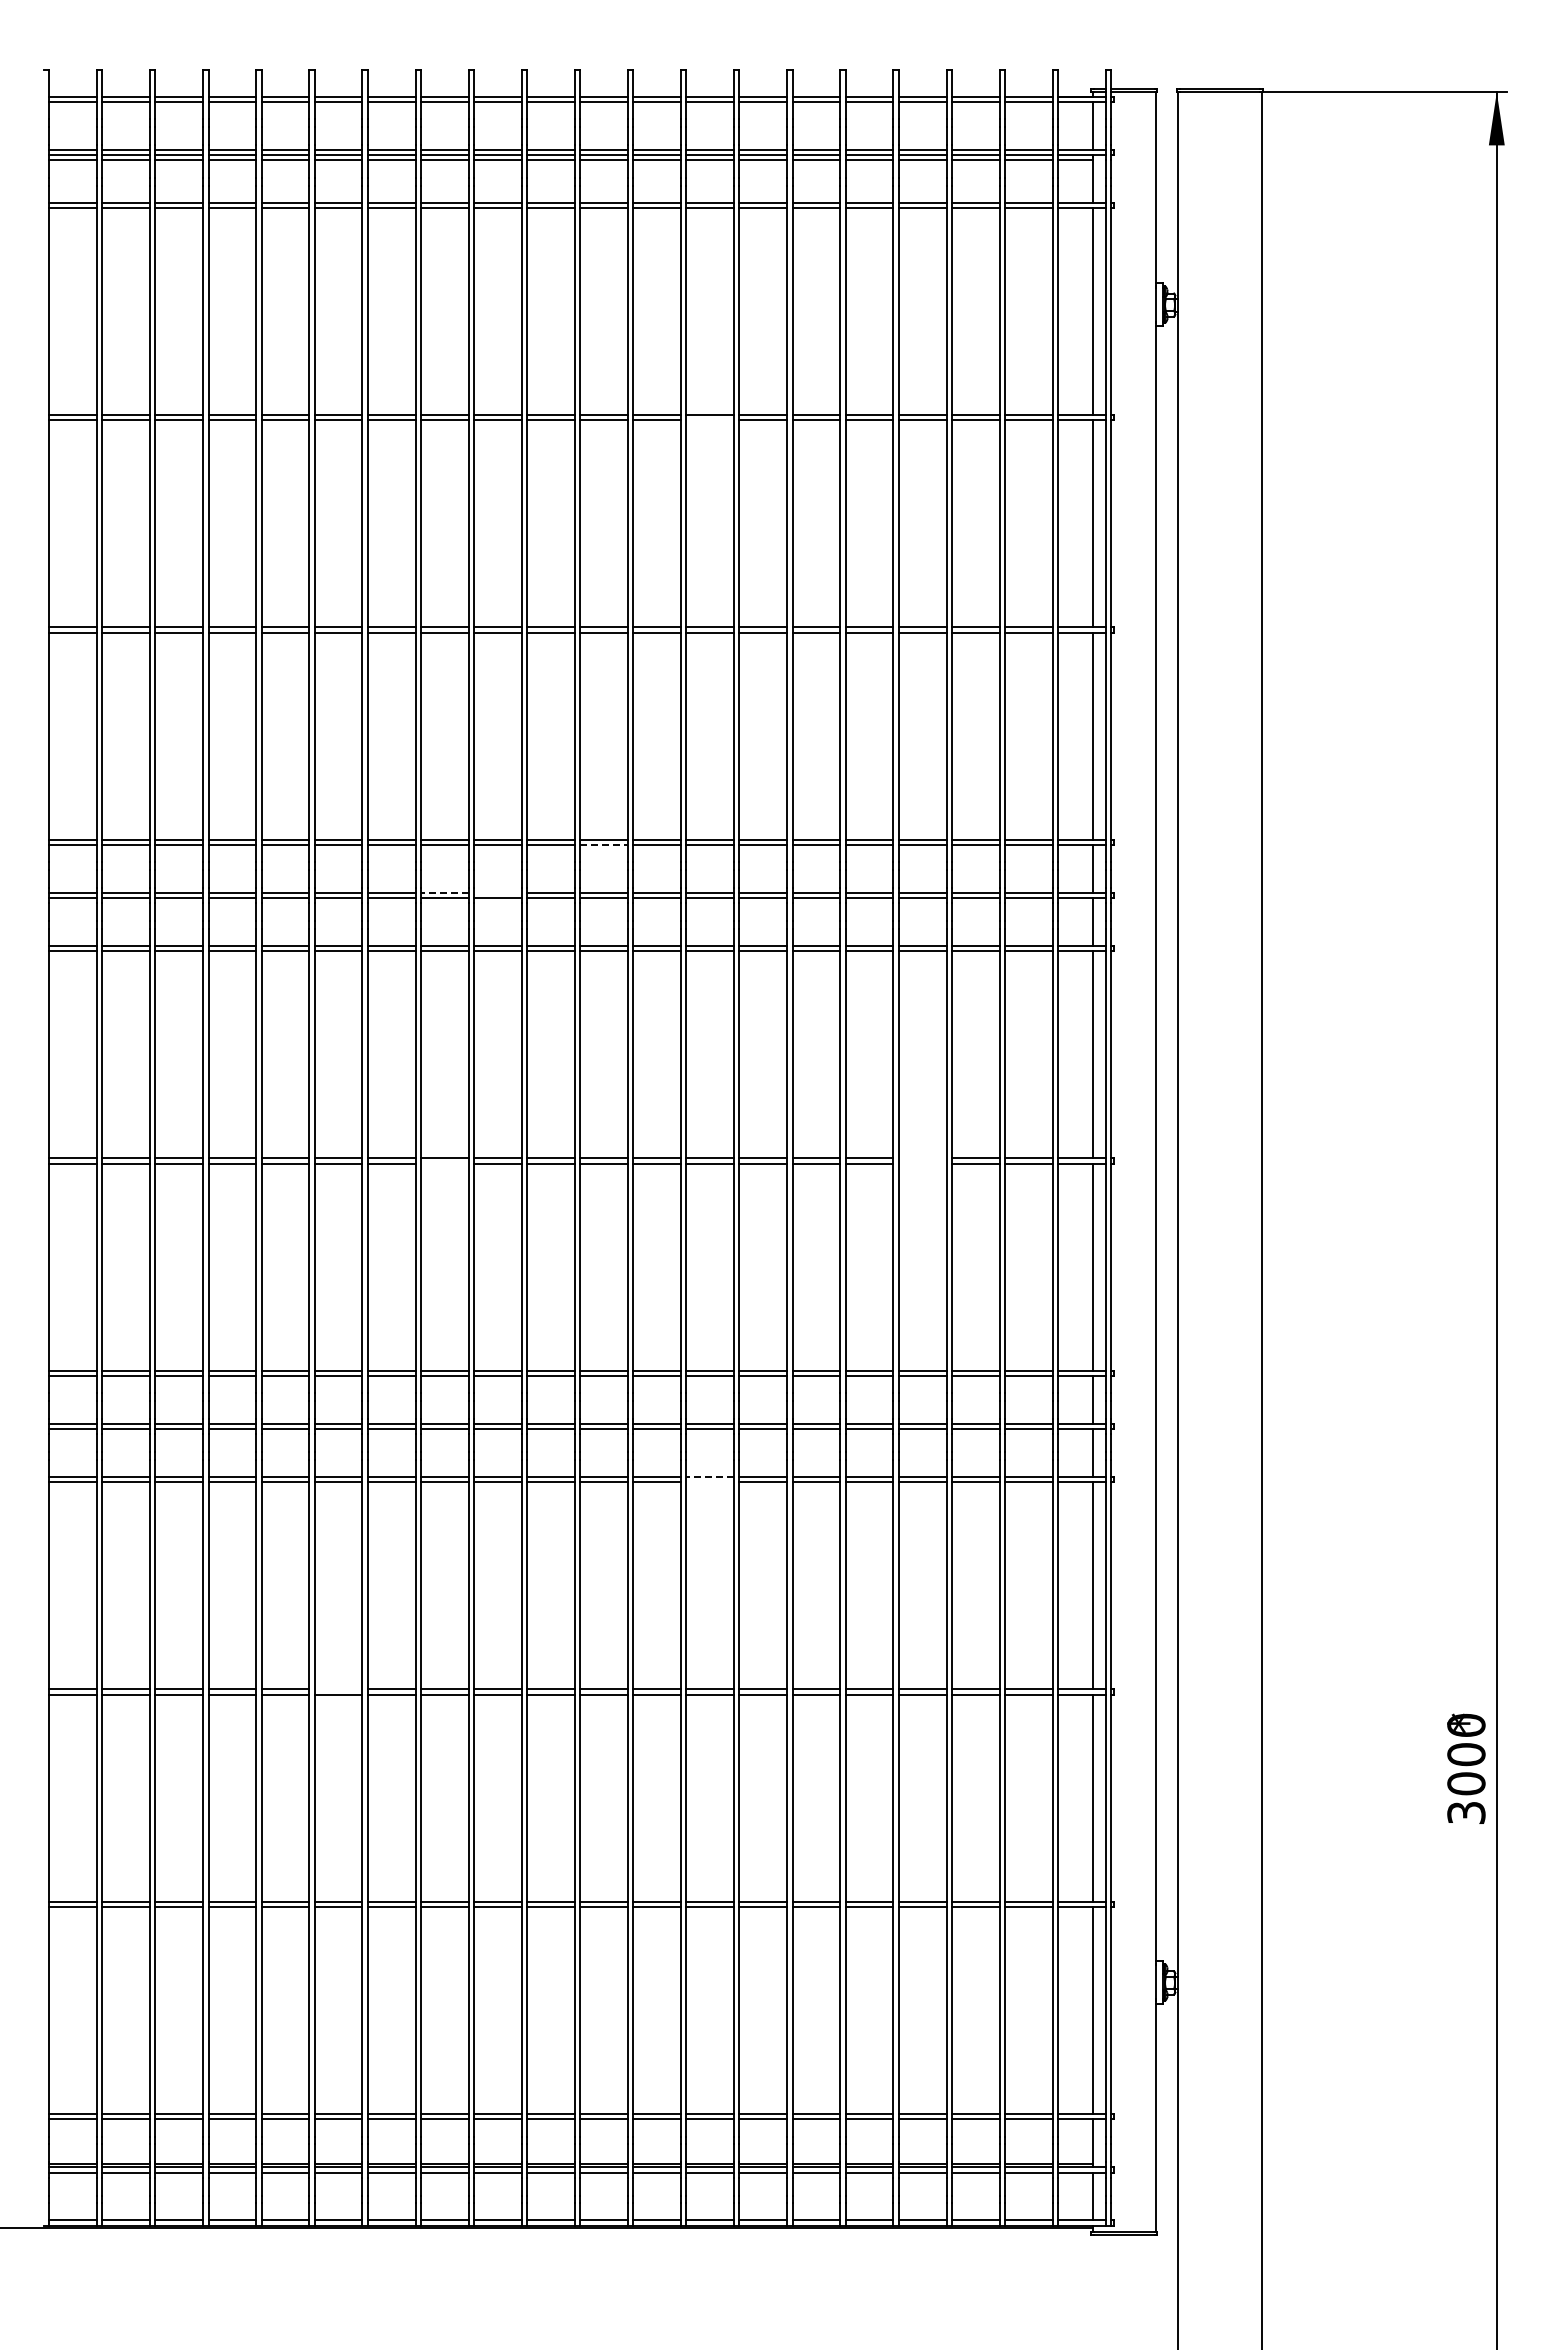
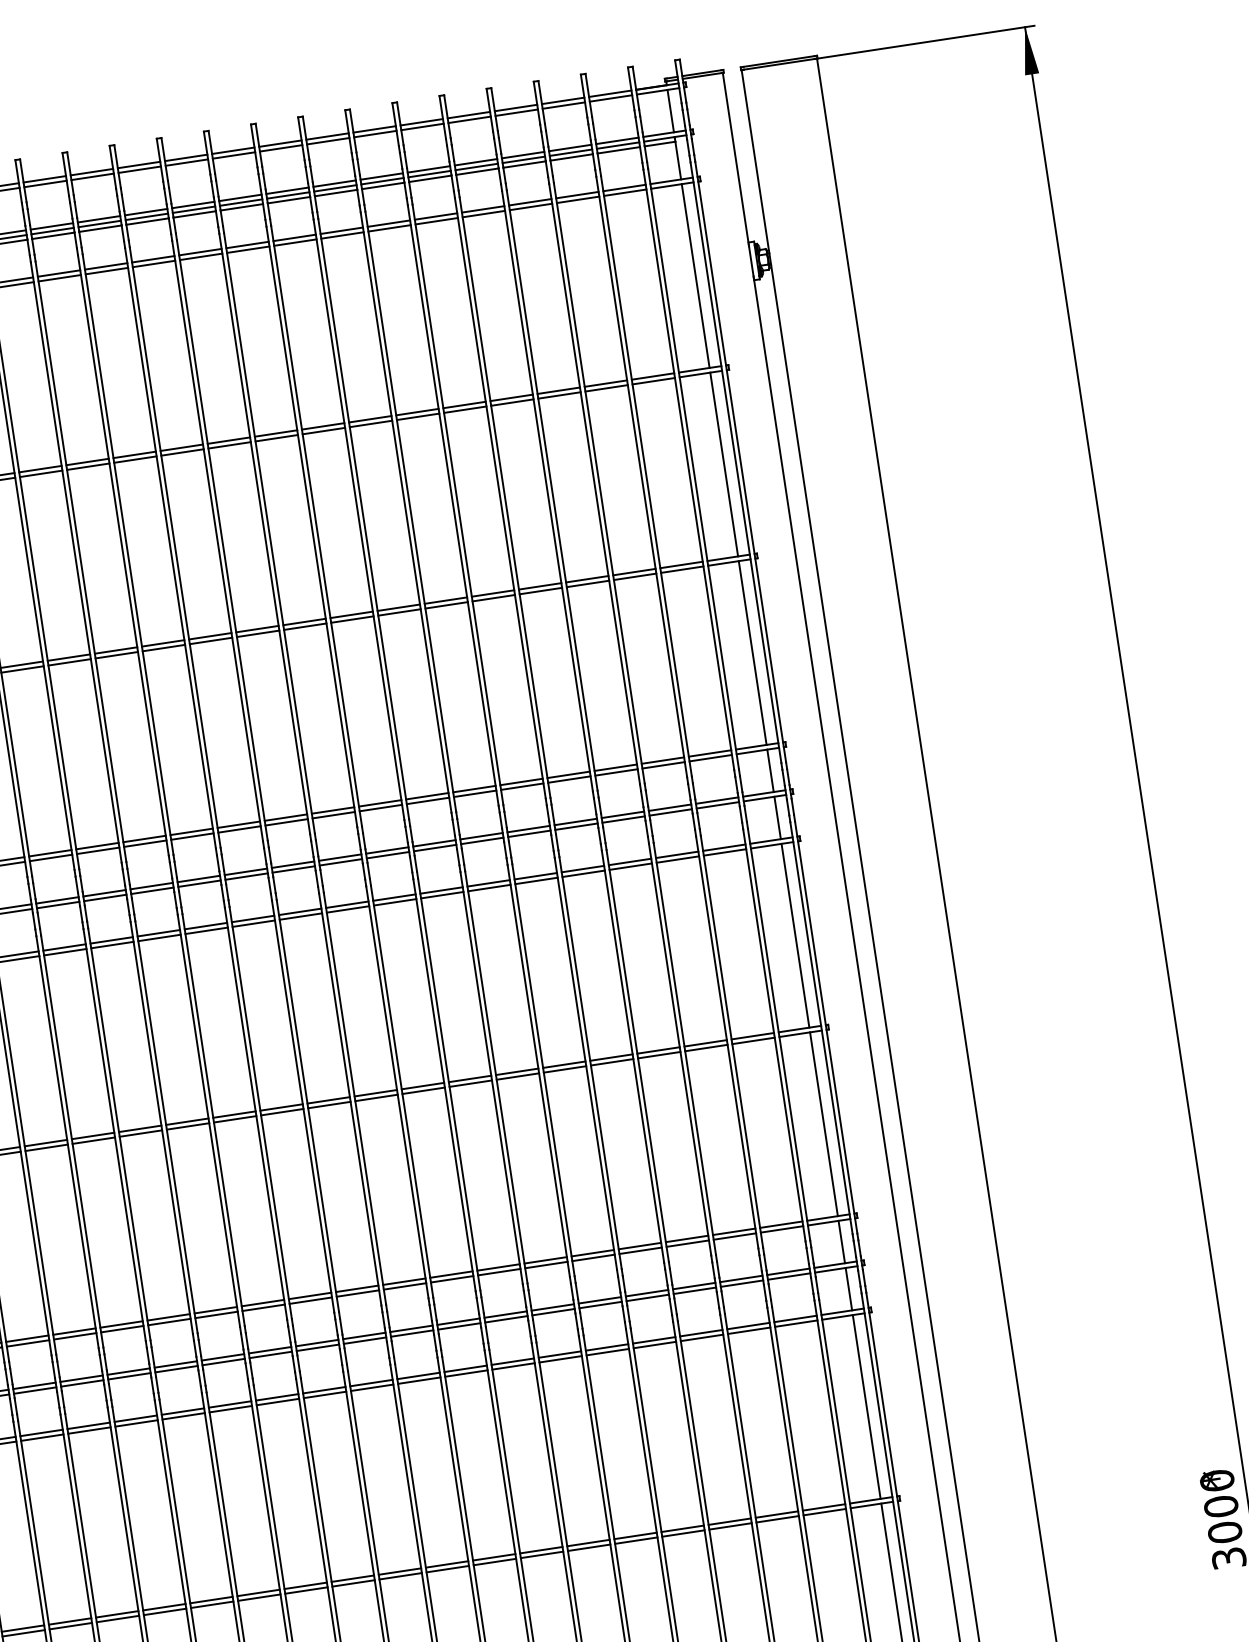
line: (710, 420) -> (371, 424), added
line: (604, 845) -> (334, 815), dashed -> solid
line: (444, 892) -> (198, 878), dashed -> solid
line: (497, 892) -> (245, 871), added
line: (922, 1158) -> (658, 1050), added
line: (444, 1163) -> (234, 1119), added
line: (922, 1163) -> (659, 1054), added
line: (710, 1476) -> (512, 1361), dashed -> solid
line: (710, 1482) -> (513, 1366), added
line: (338, 1689) -> (211, 1600), added

